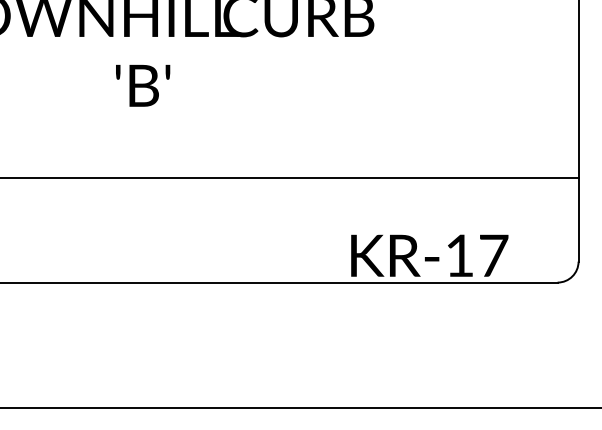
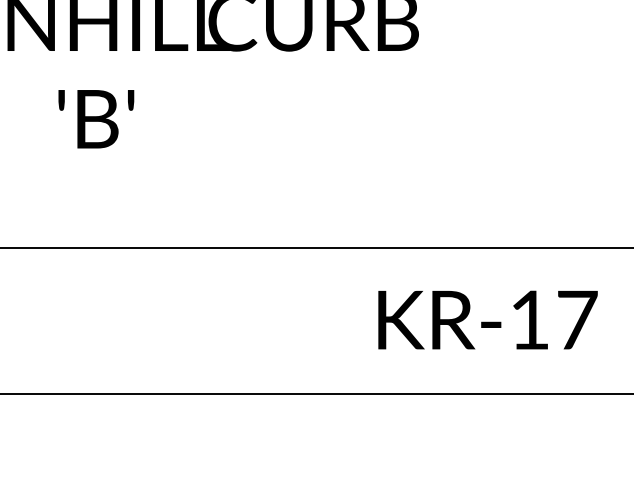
text: (429, 255) -> (487, 319), moved

